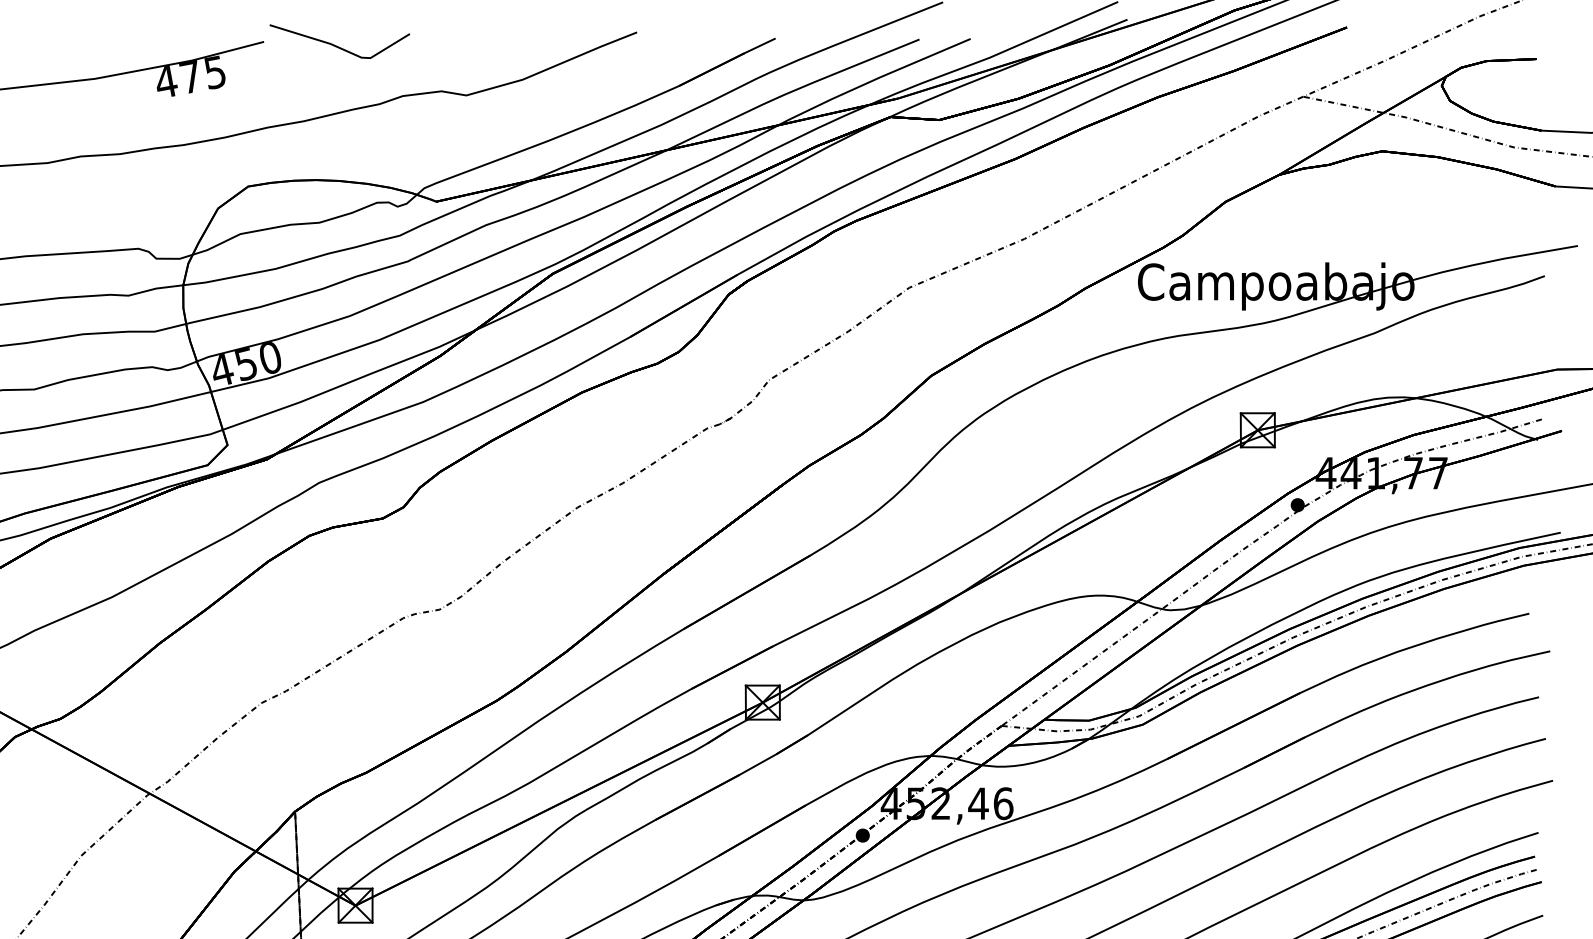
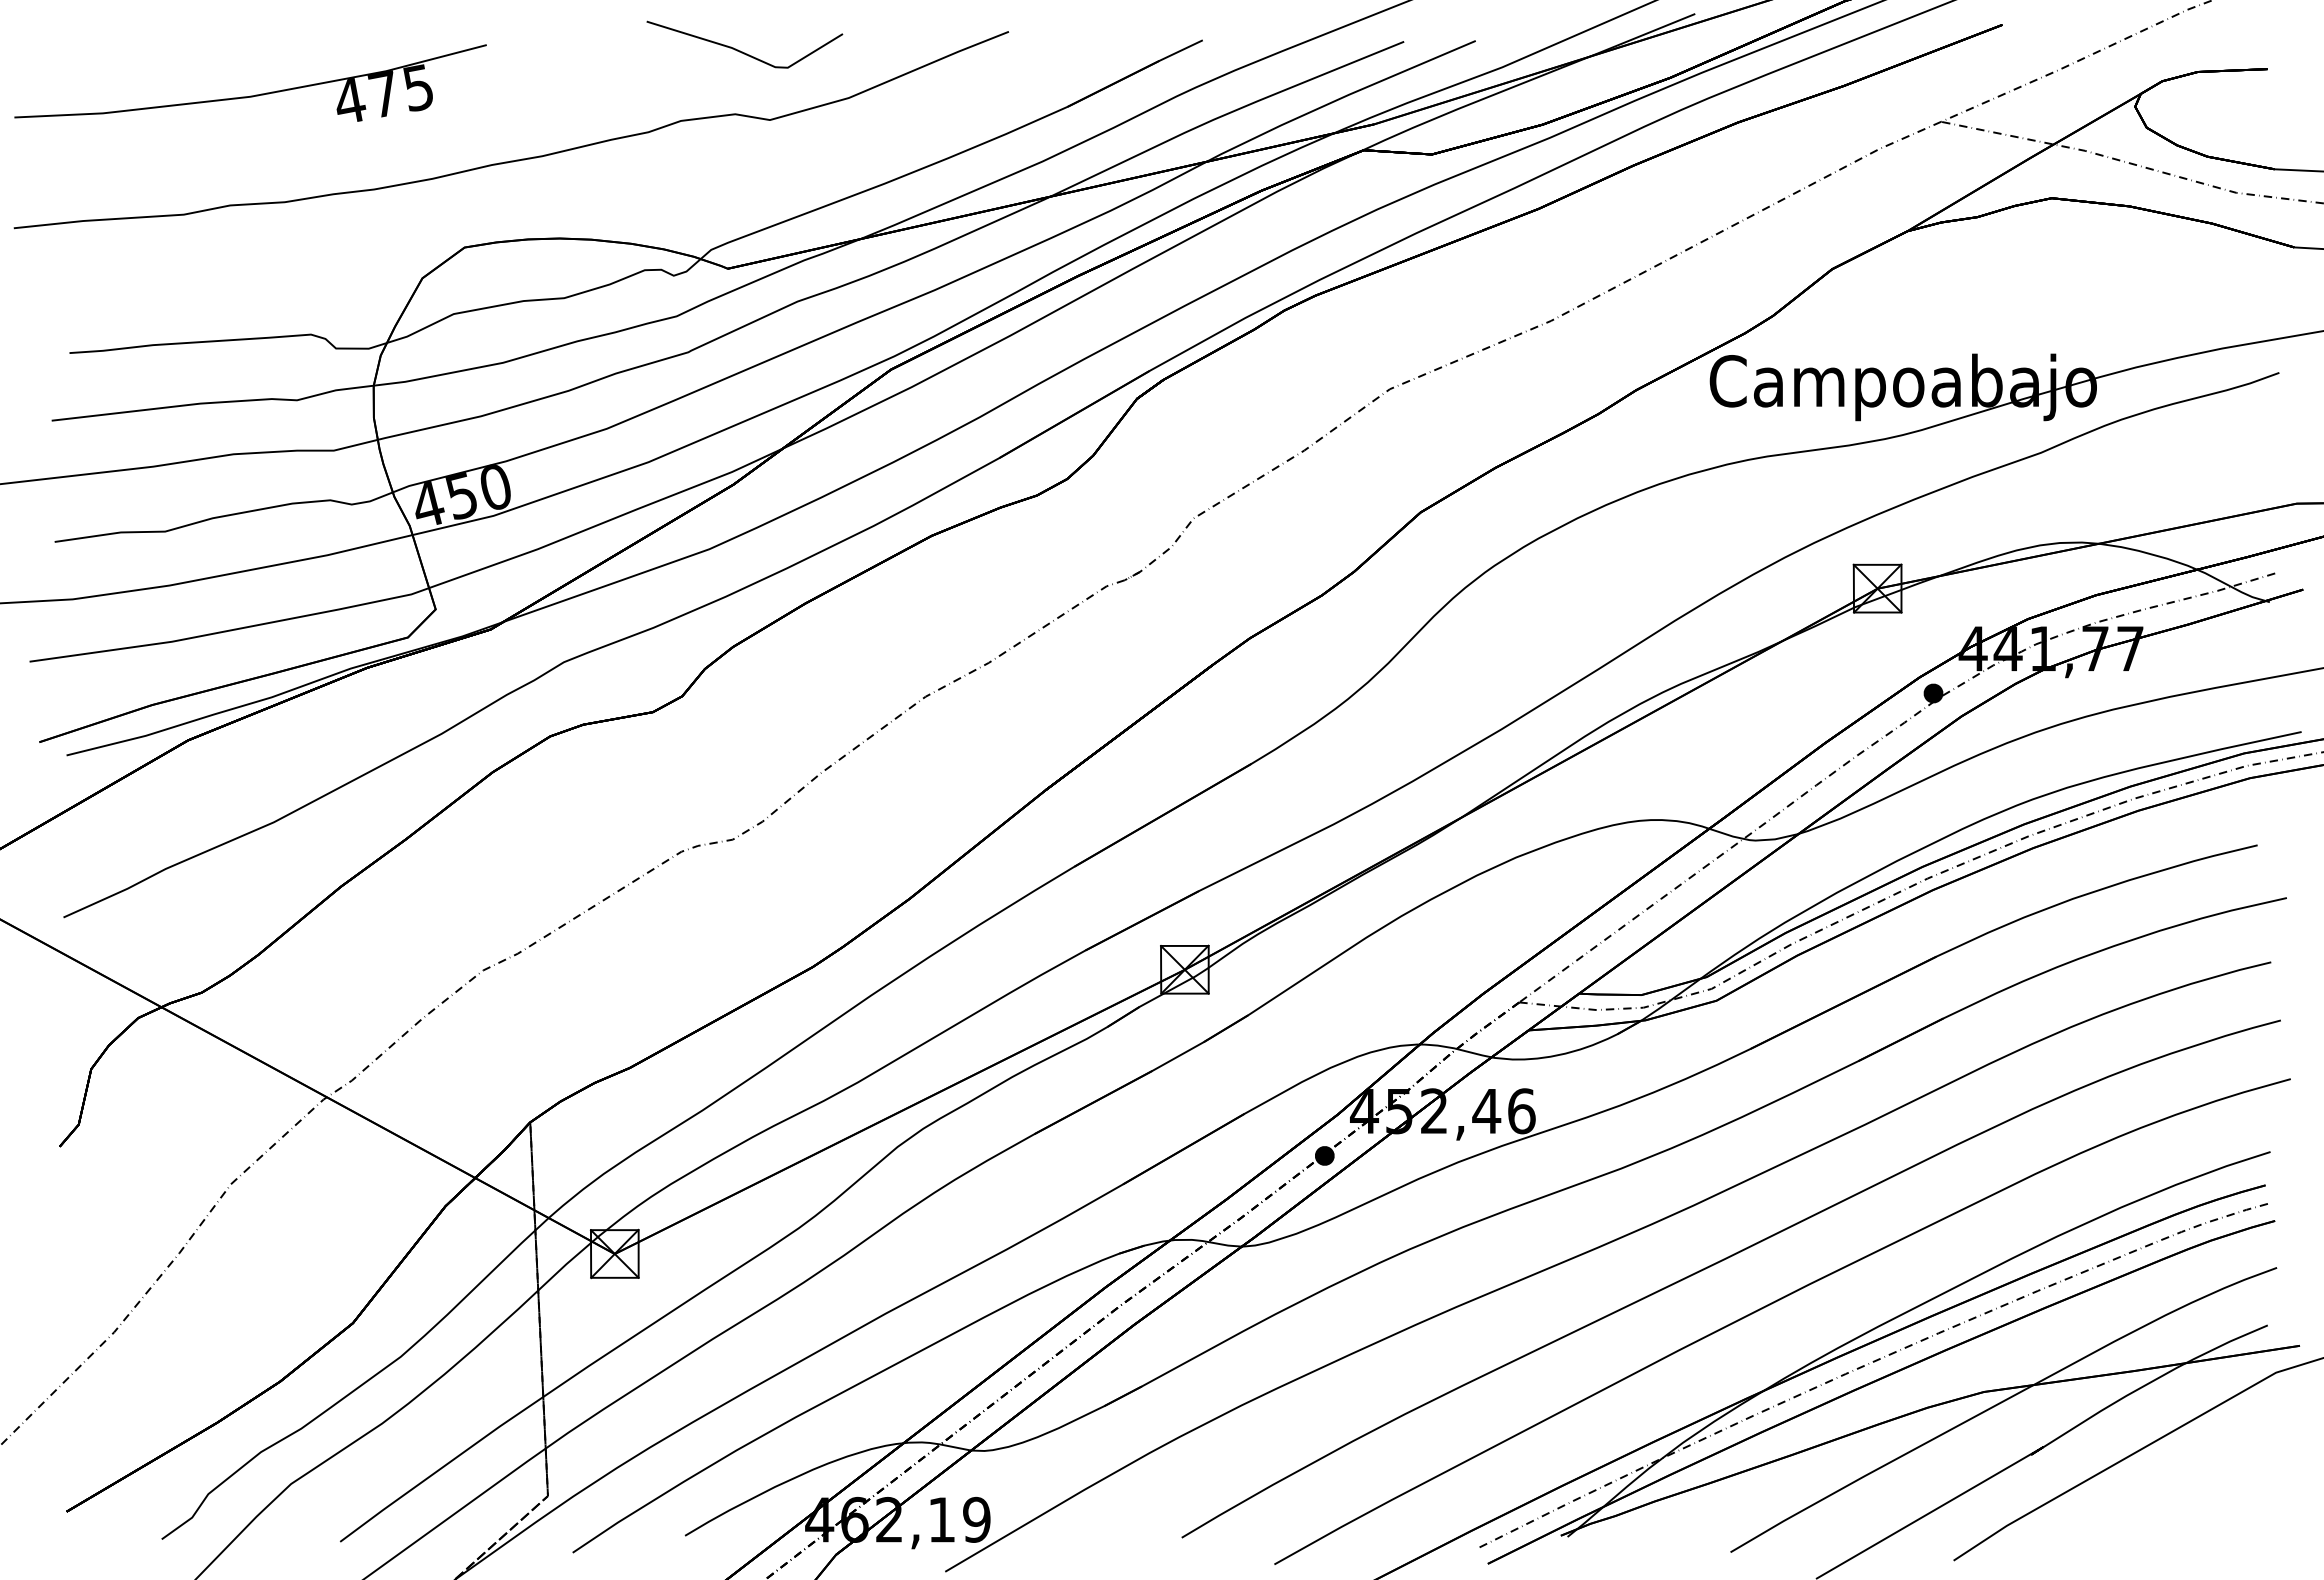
line: (336, 45) -> (740, 50), moved

